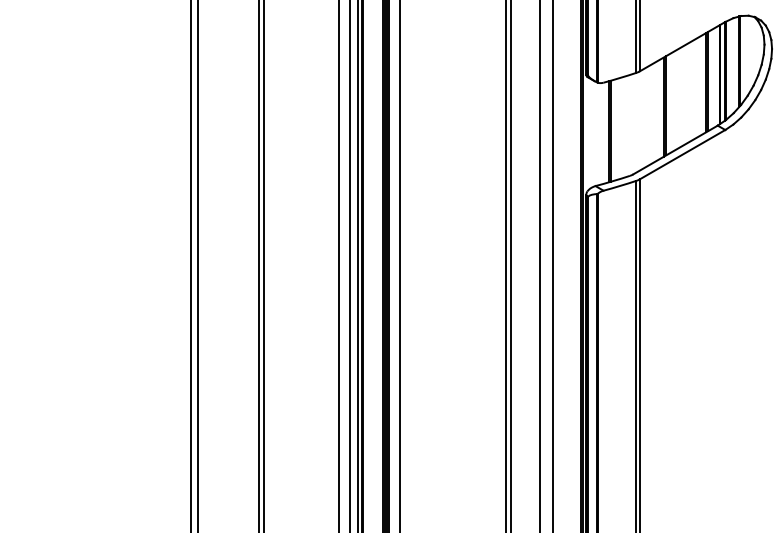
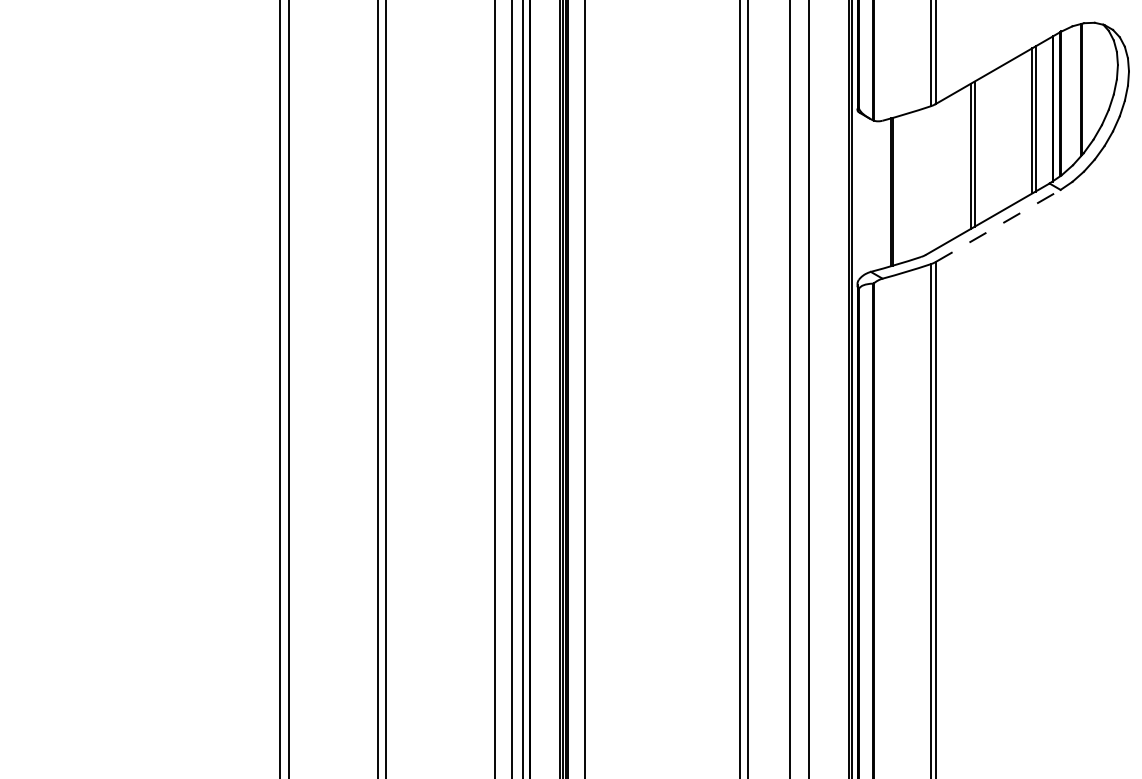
line: (683, 154) -> (999, 225), solid -> dashed

